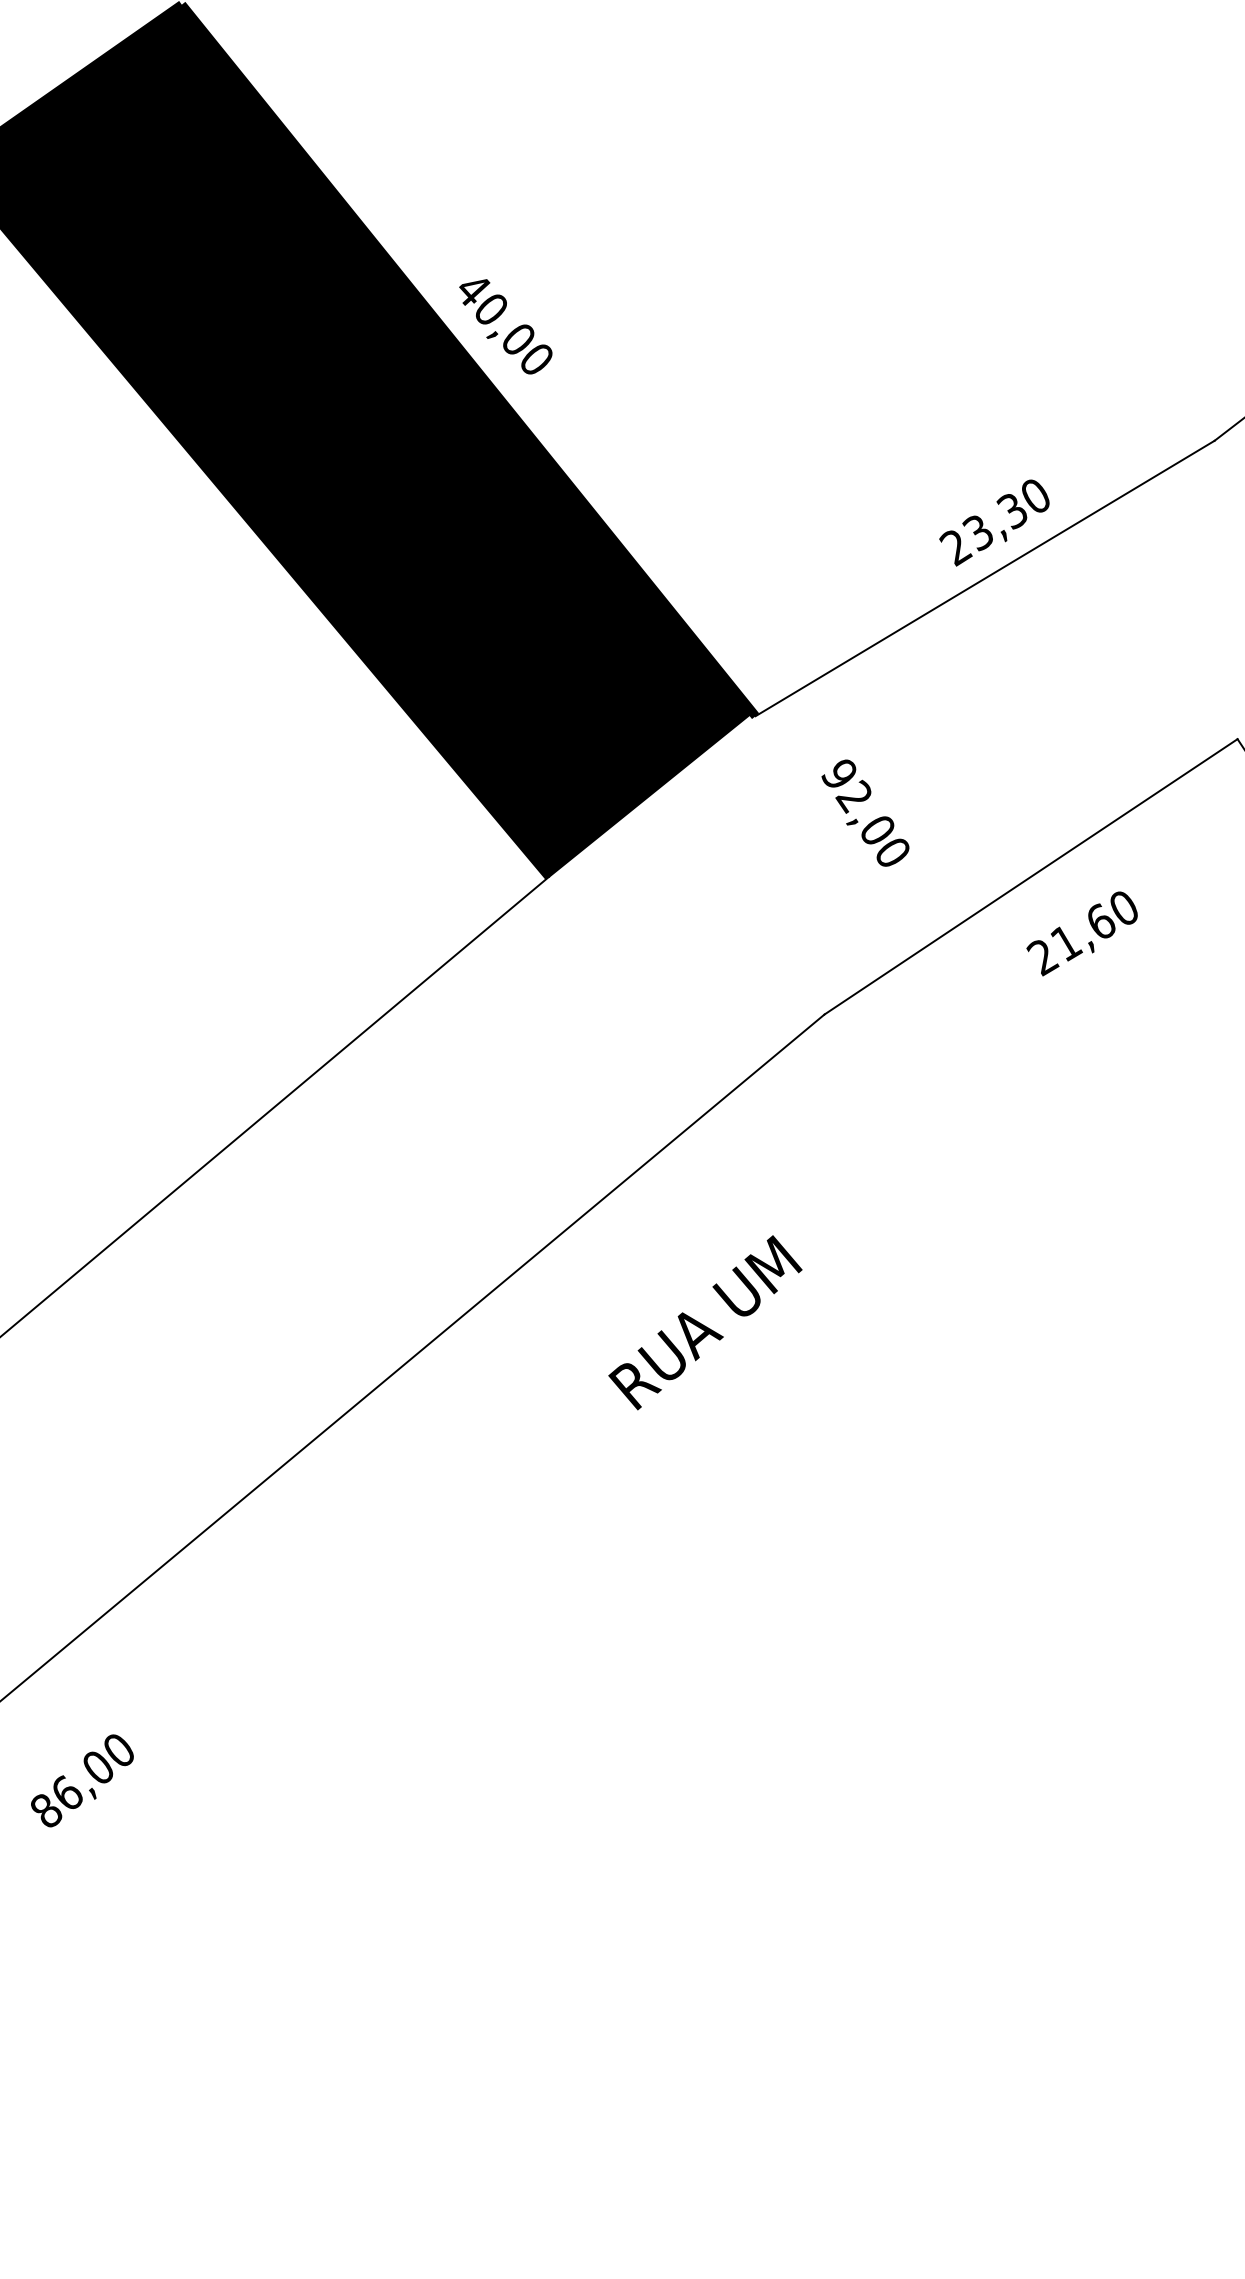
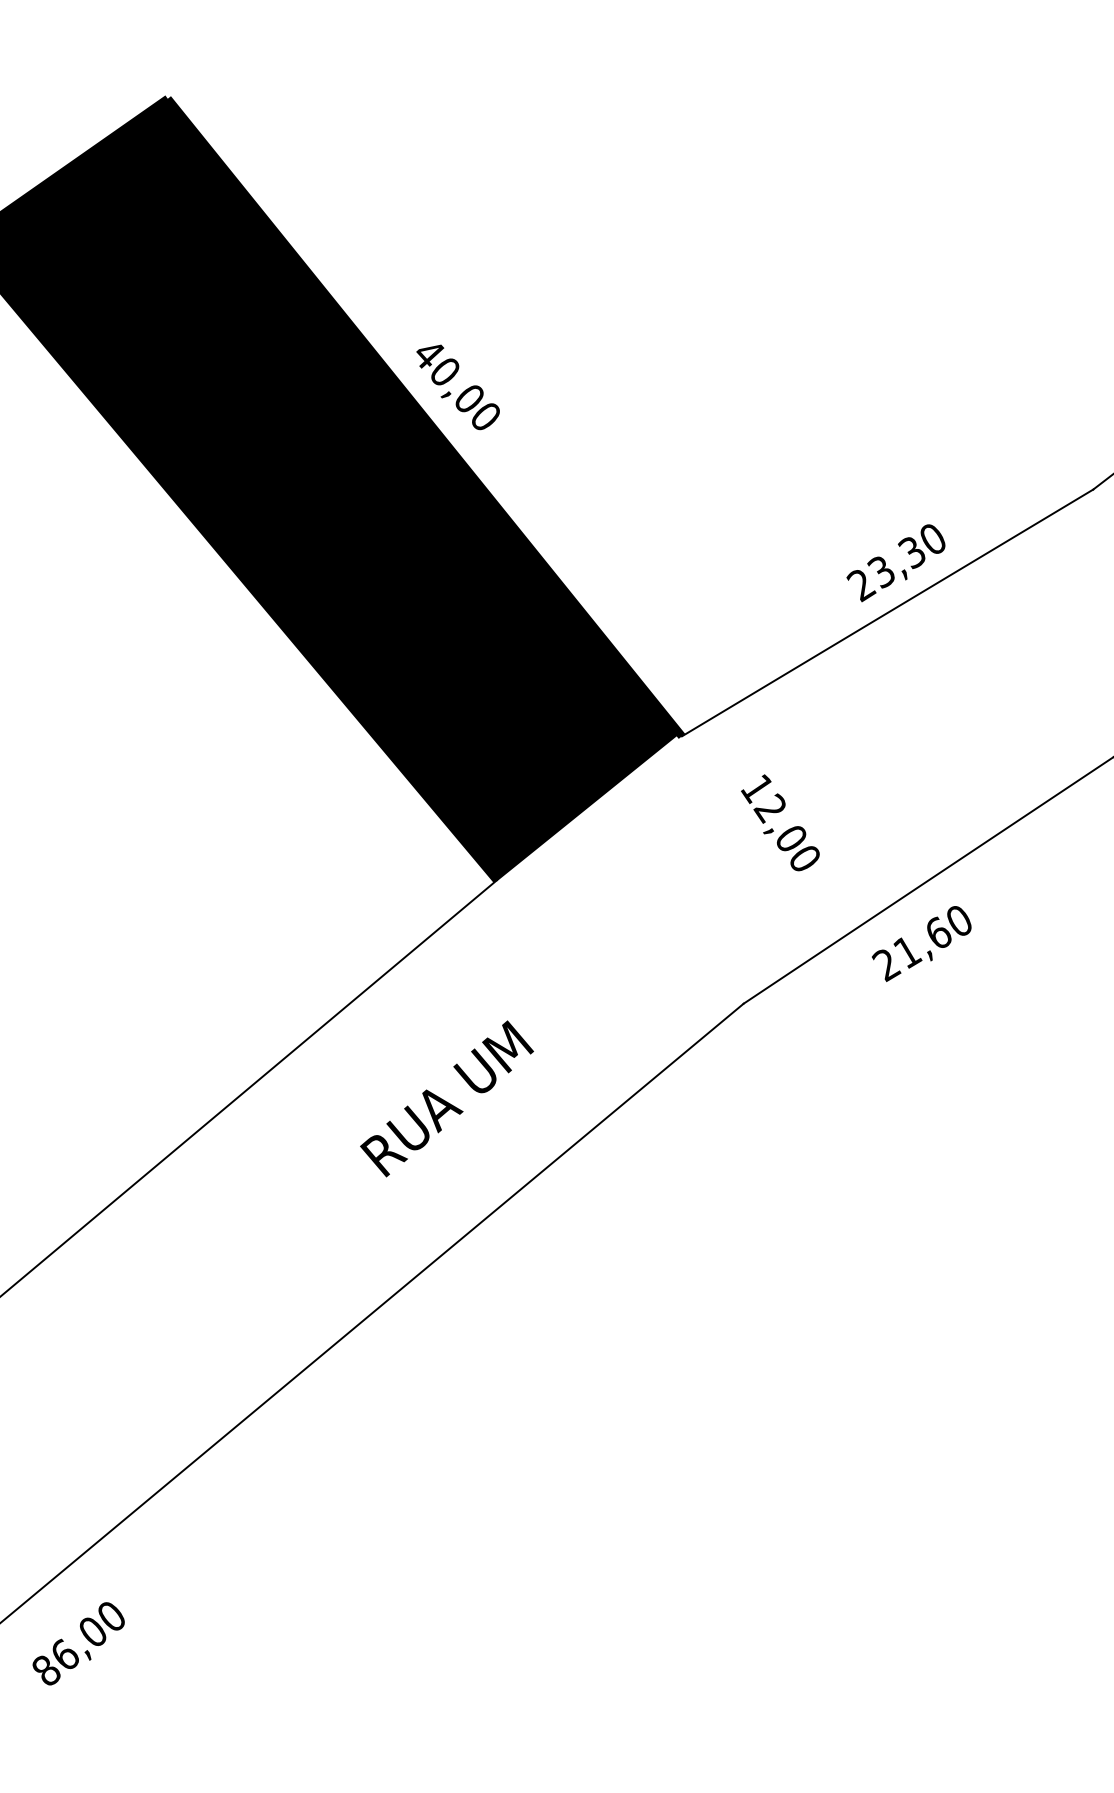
text: (838, 774) -> (756, 788), 92,00 -> 12,00
text: (1081, 933) -> (921, 943), moved
text: (705, 1322) -> (447, 1098), moved
text: (82, 1780) -> (78, 1643), moved

